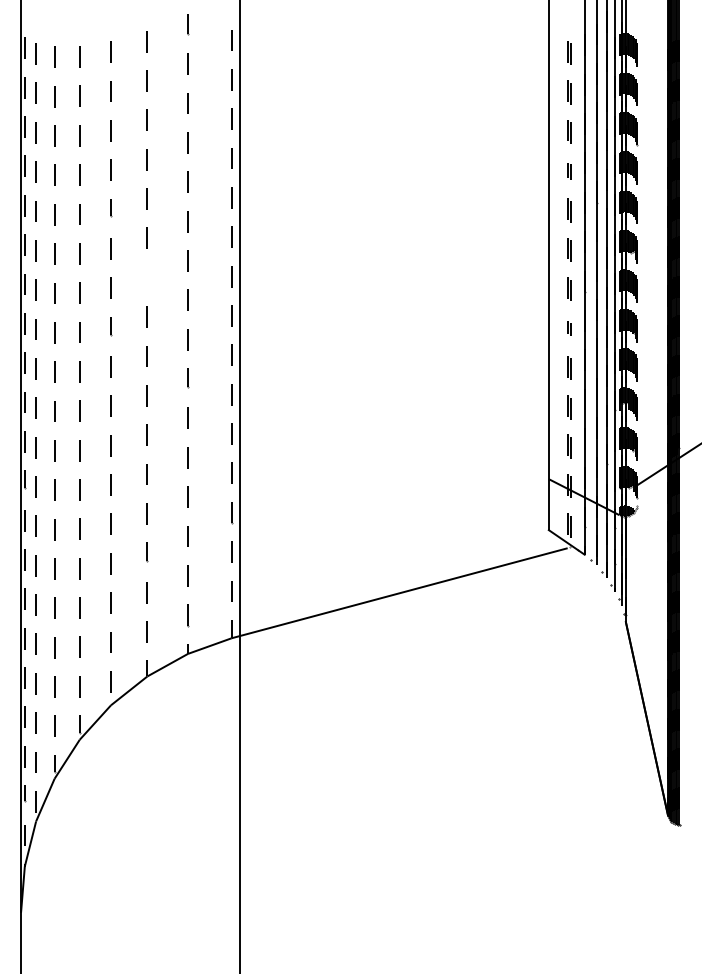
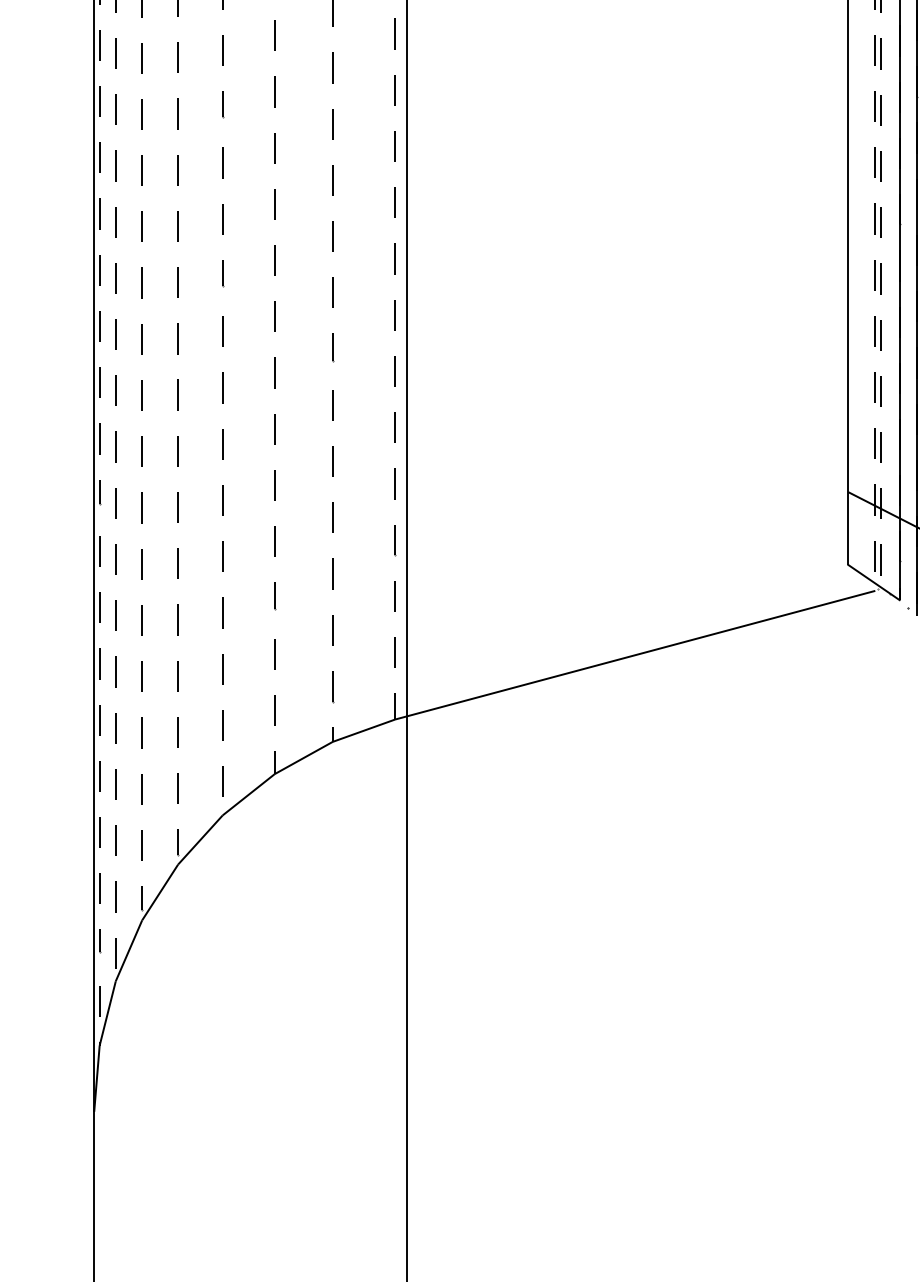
part: (569, 170) -> (877, 51), size x1.43
line: (146, 277) -> (273, 204), added
part: (569, 328) -> (877, 276), size x1.67

